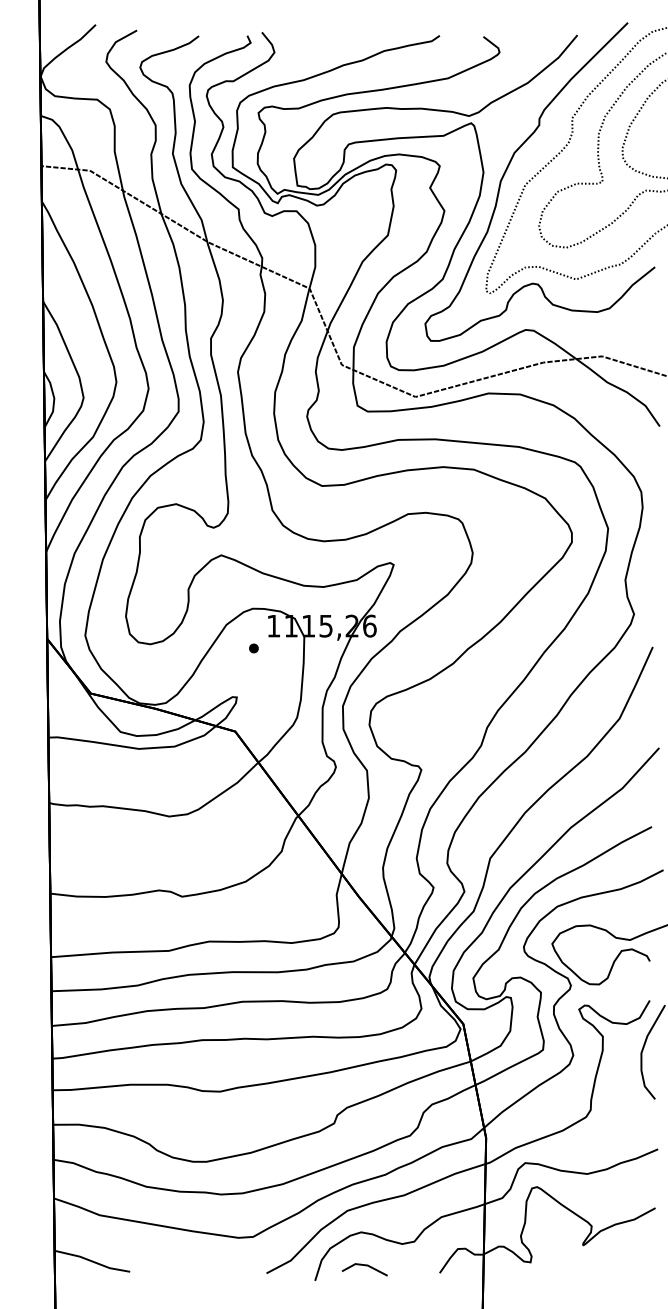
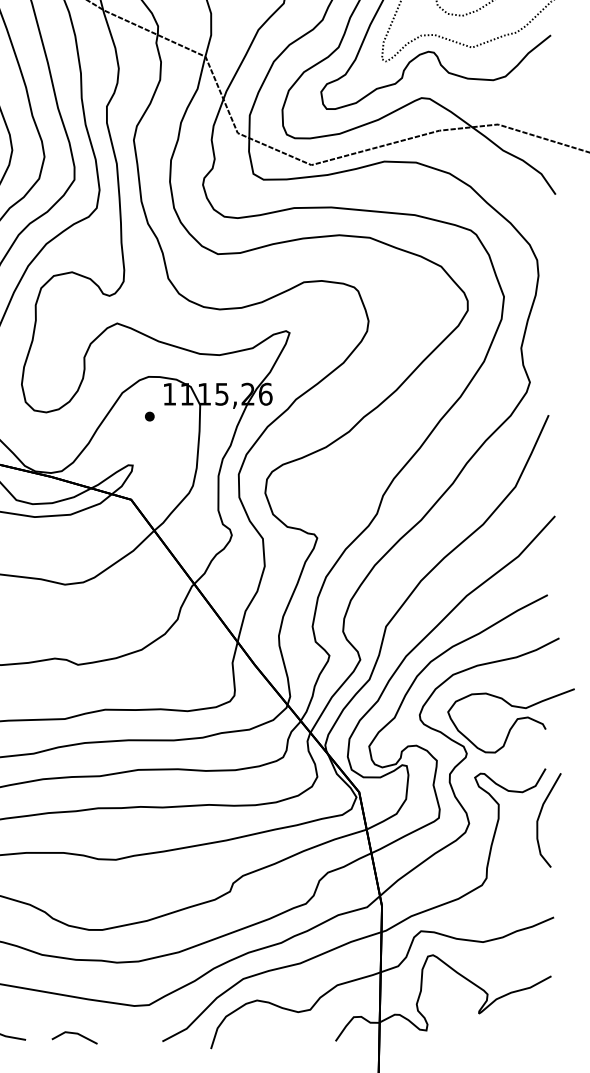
line: (365, 1266) -> (75, 1034), moved

